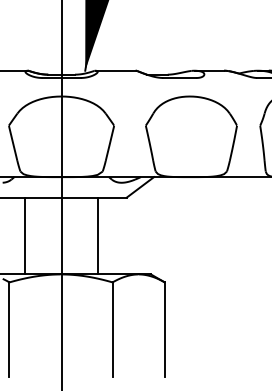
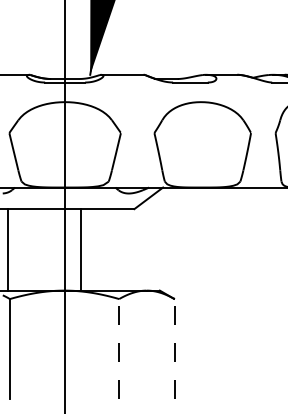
line: (25, 235) -> (8, 249), moved
line: (98, 235) -> (80, 249), moved
line: (112, 328) -> (119, 347), solid -> dashed
line: (164, 328) -> (174, 347), solid -> dashed

